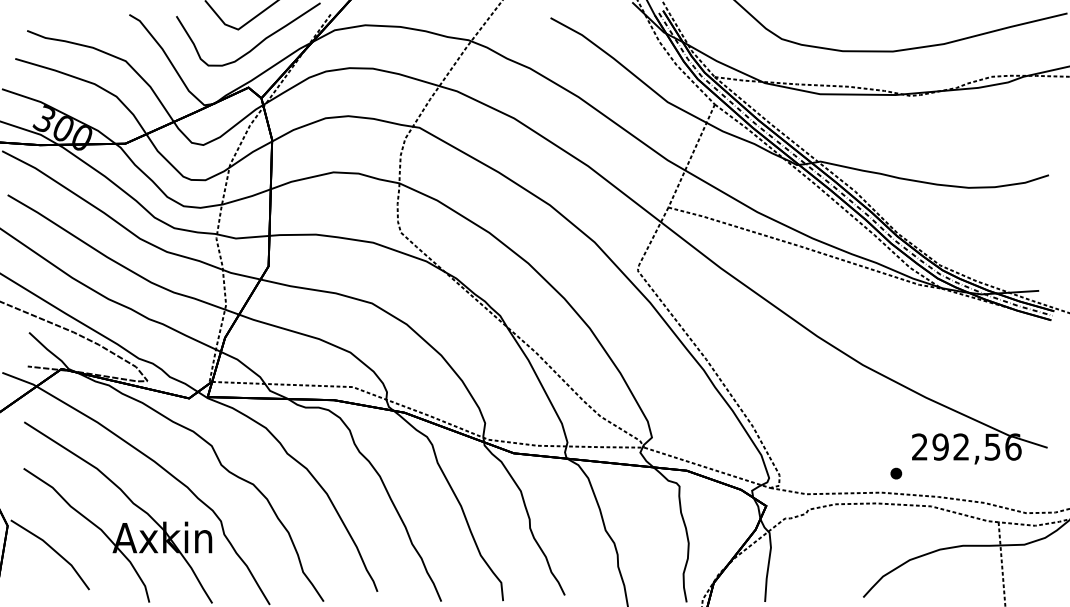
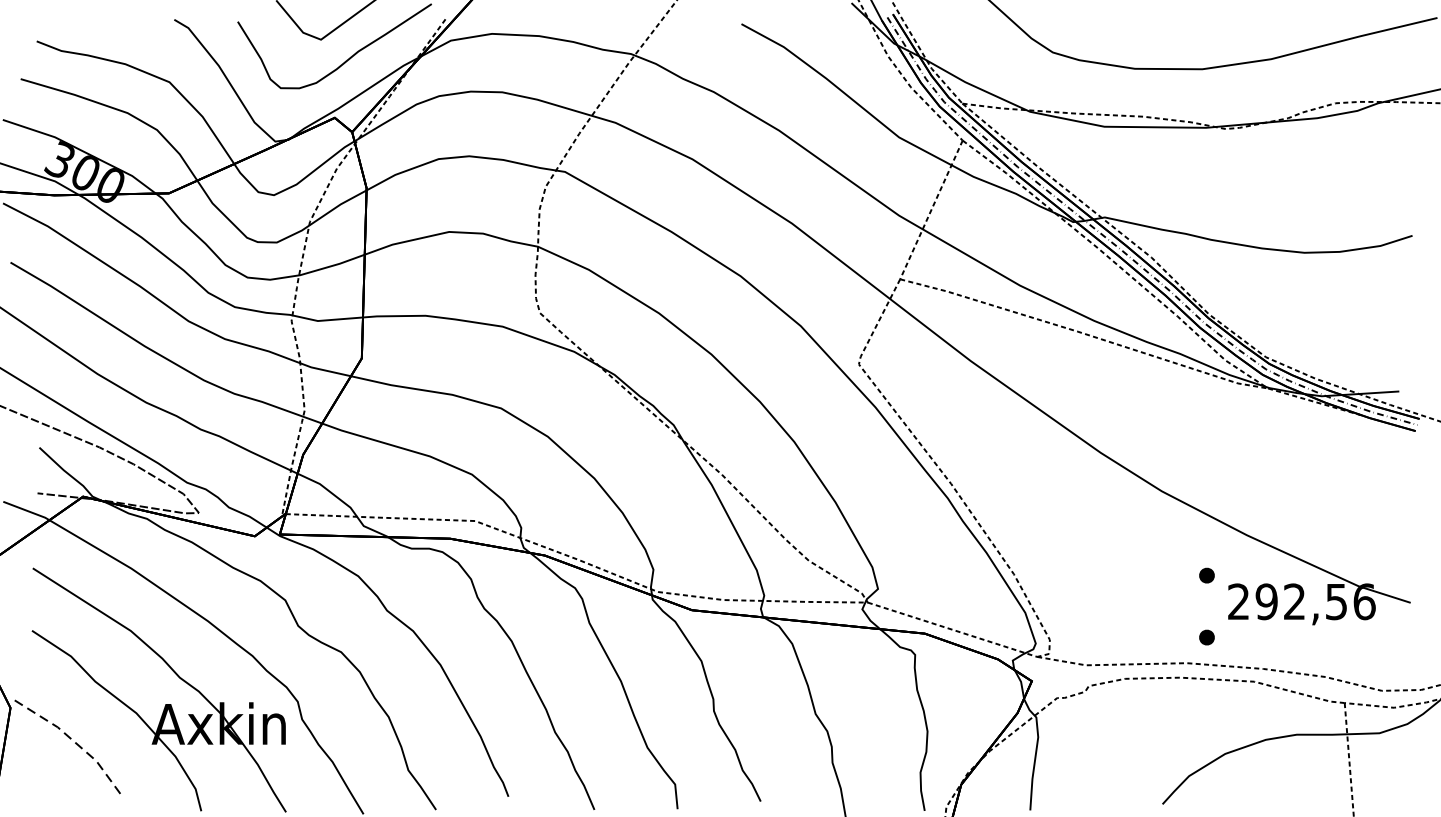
part: (896, 427) -> (1207, 575), added
line: (54, 550) -> (73, 741), solid -> dashed

